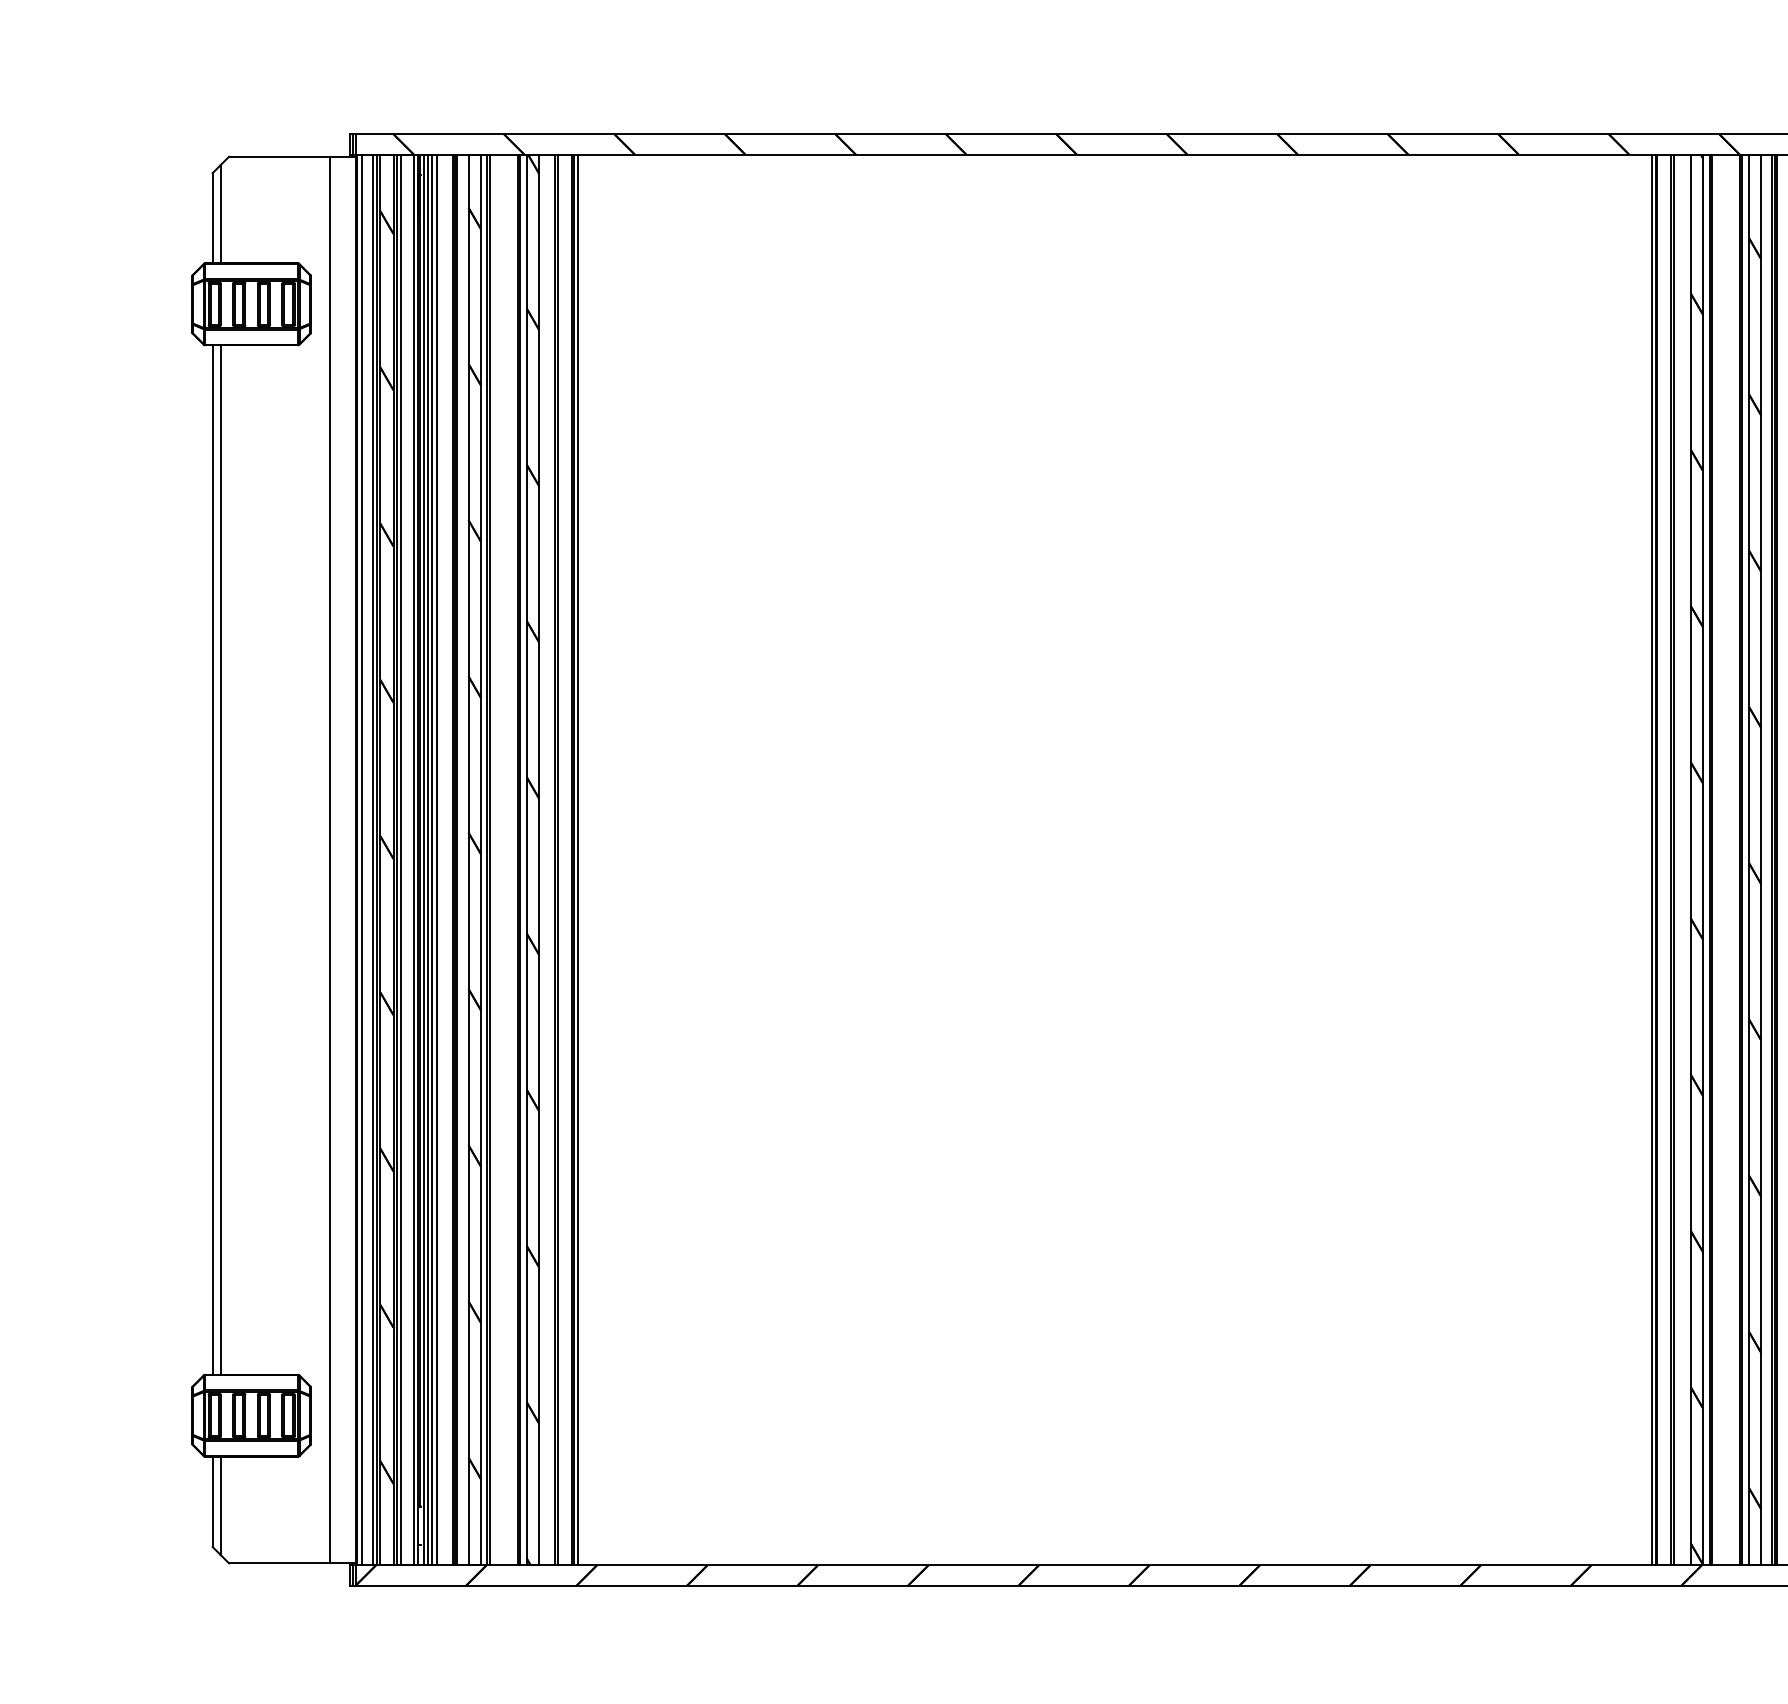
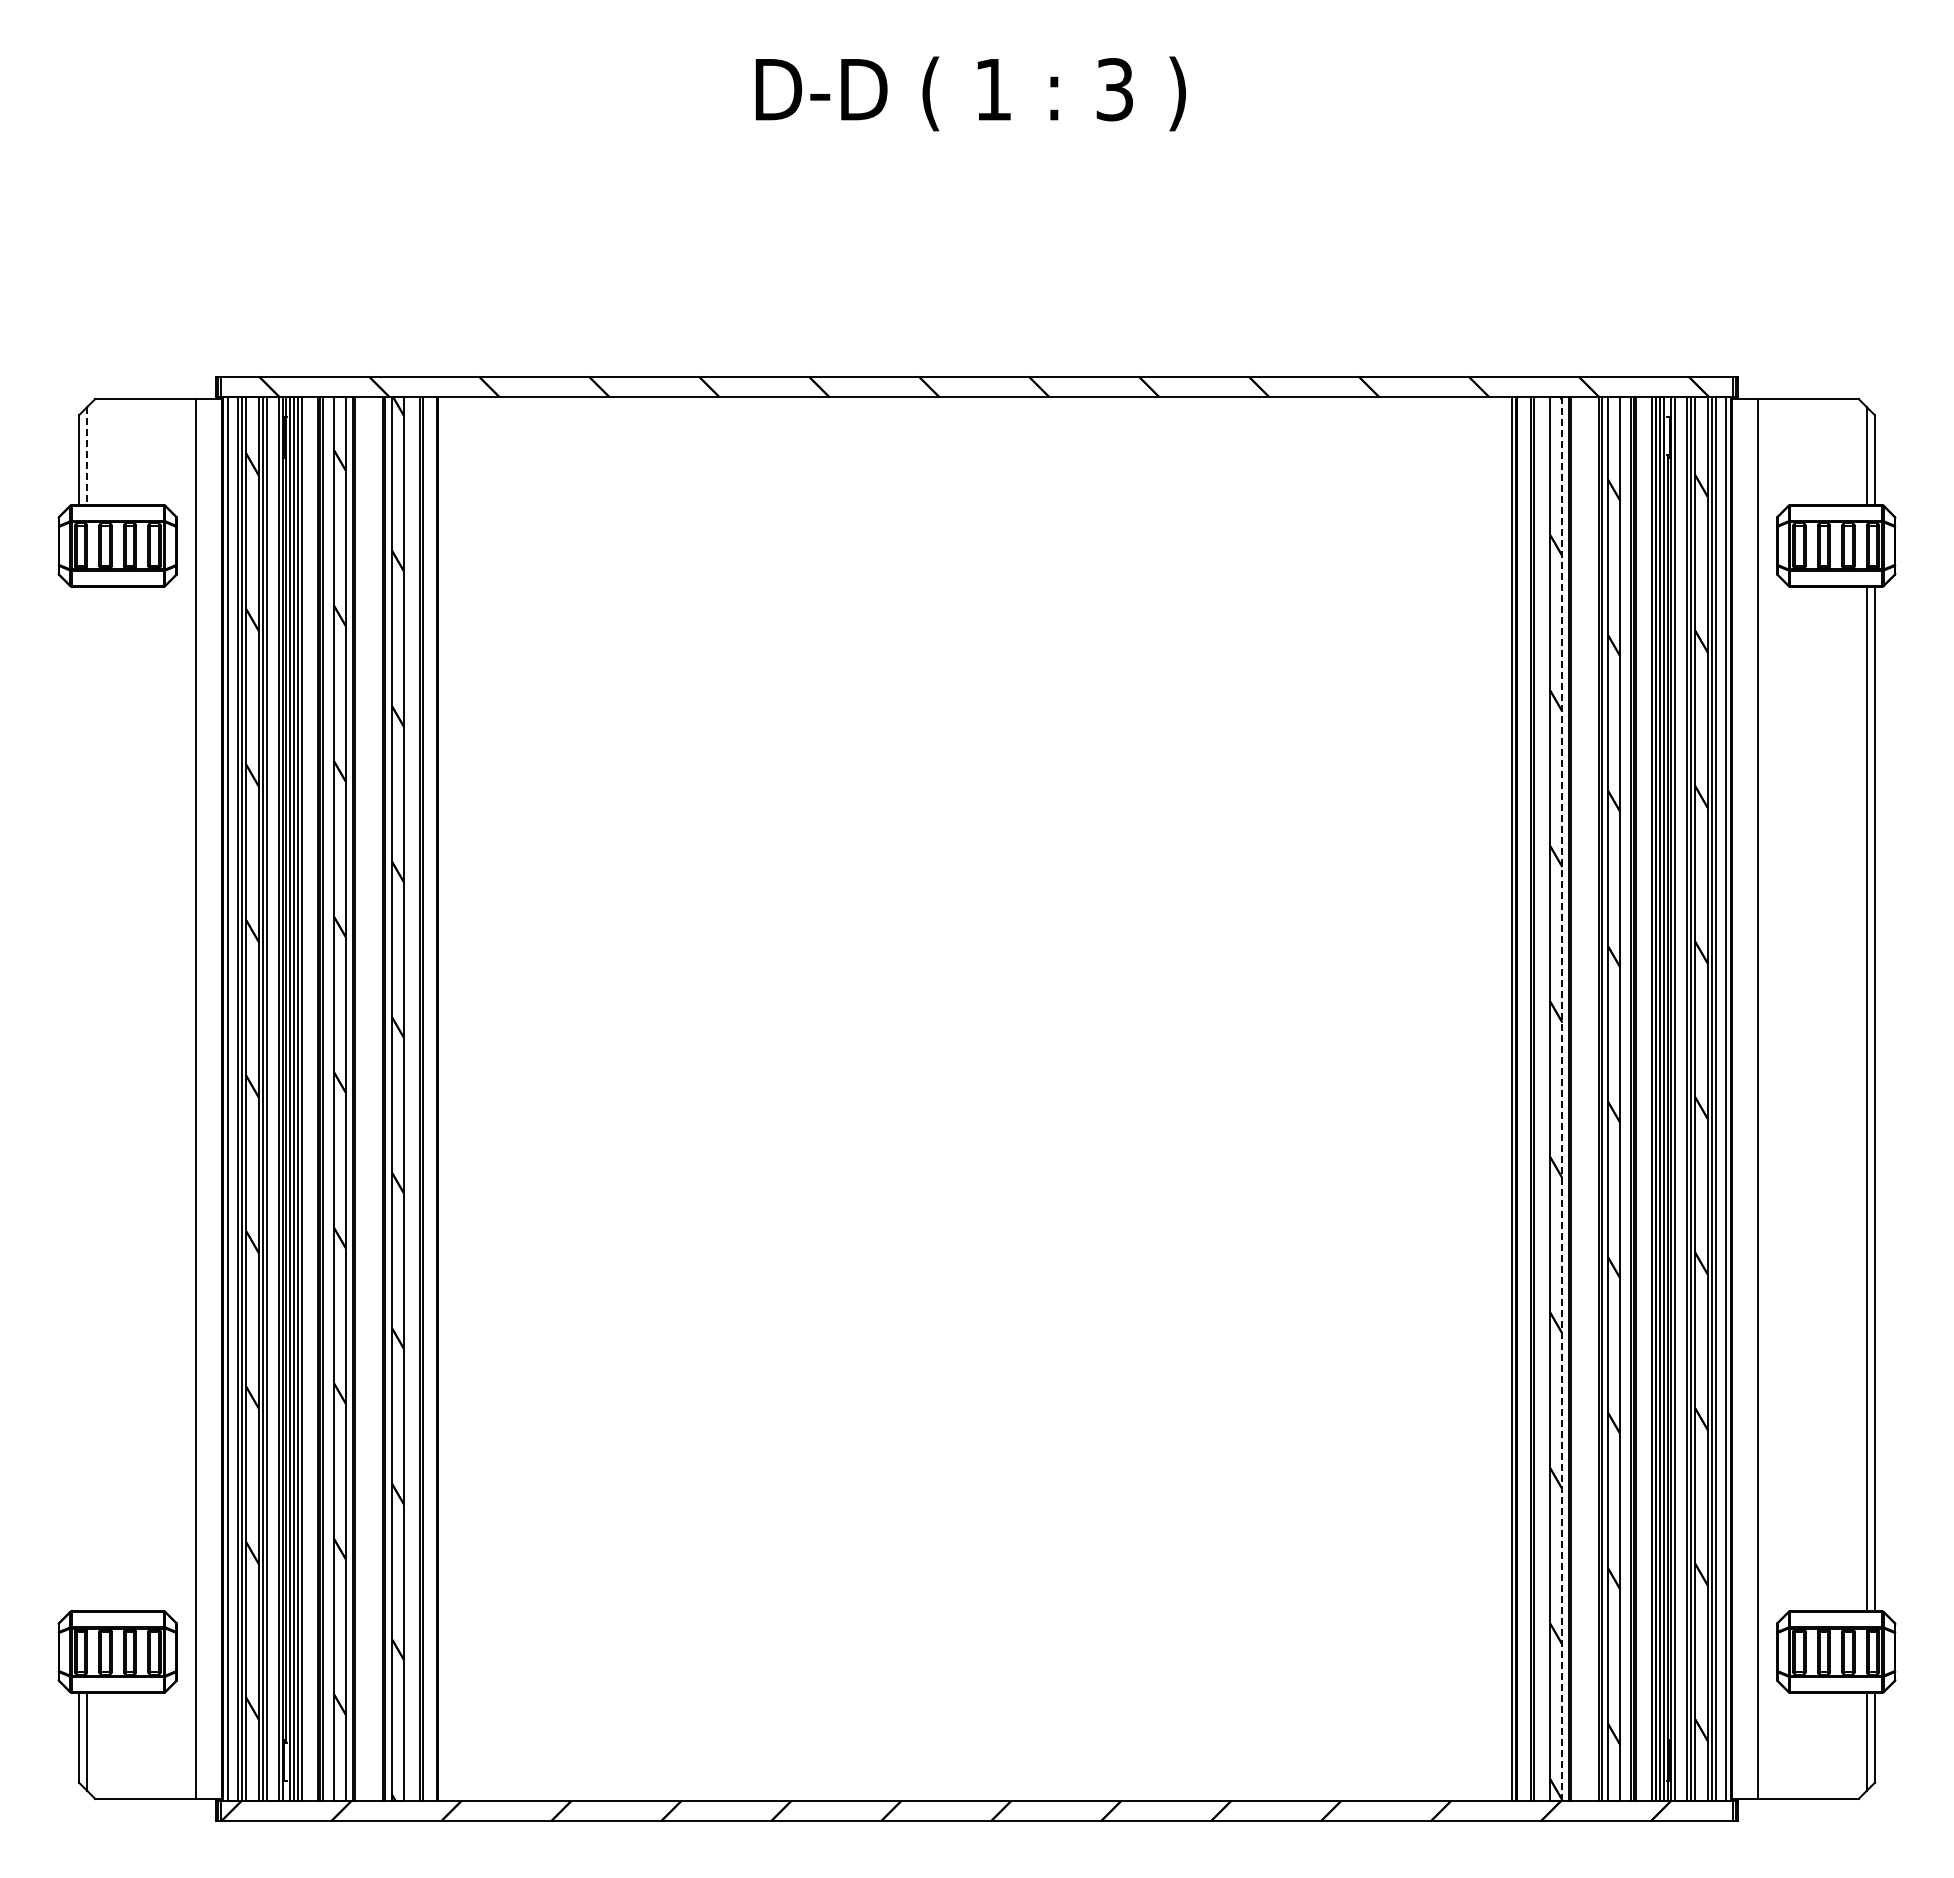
line: (221, 214) -> (87, 456), solid -> dashed
line: (213, 859) -> (79, 1098), removed
line: (221, 859) -> (87, 1098), removed
line: (577, 859) -> (442, 1098), removed
line: (1703, 859) -> (1562, 1098), solid -> dashed

